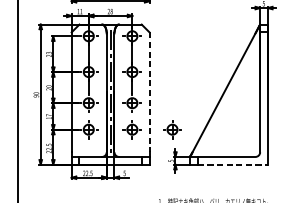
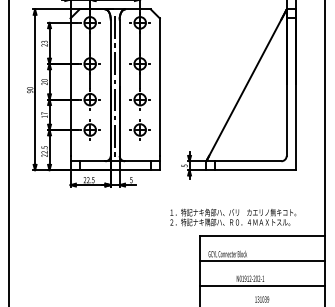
line: (149, 92) -> (159, 87), dashed -> solid
part: (171, 129) -> (185, 129), removed
line: (232, 164) -> (255, 170), dashed -> solid

